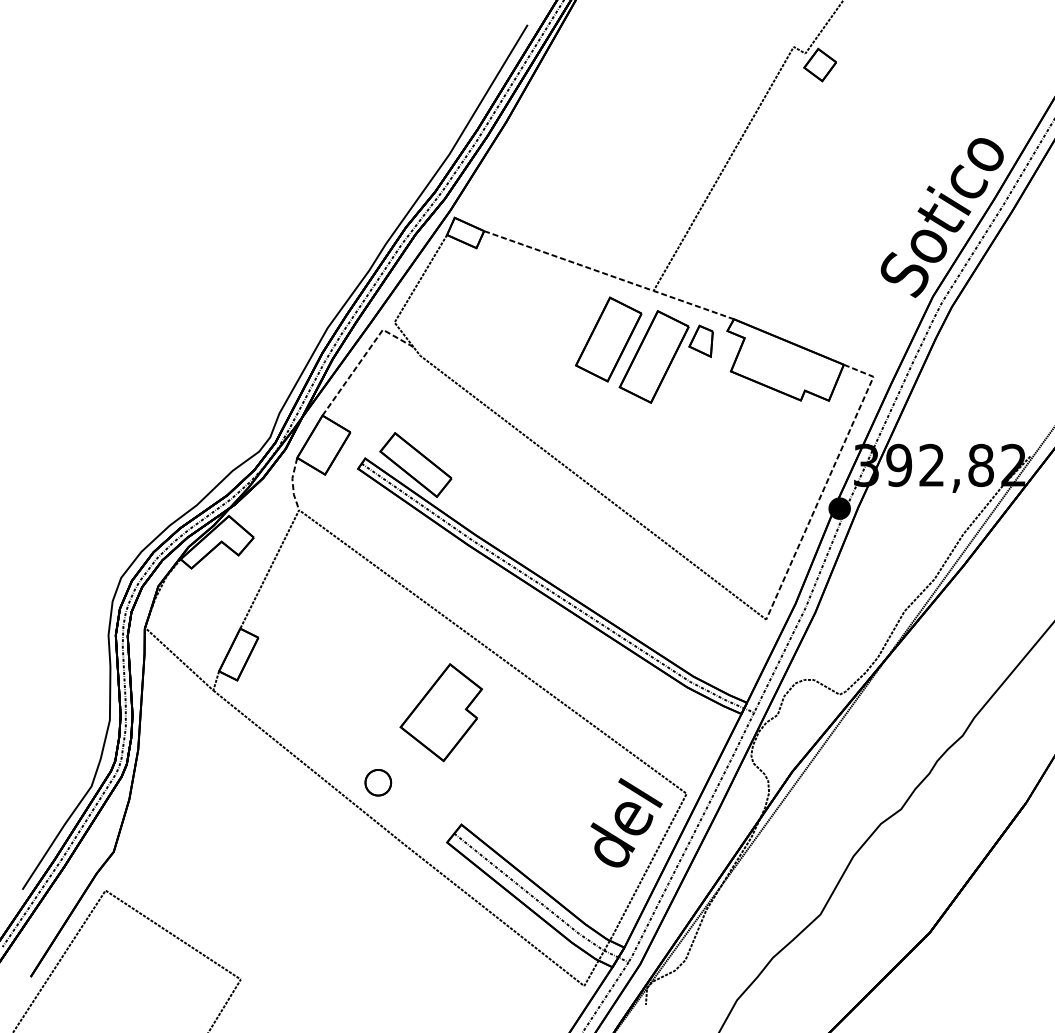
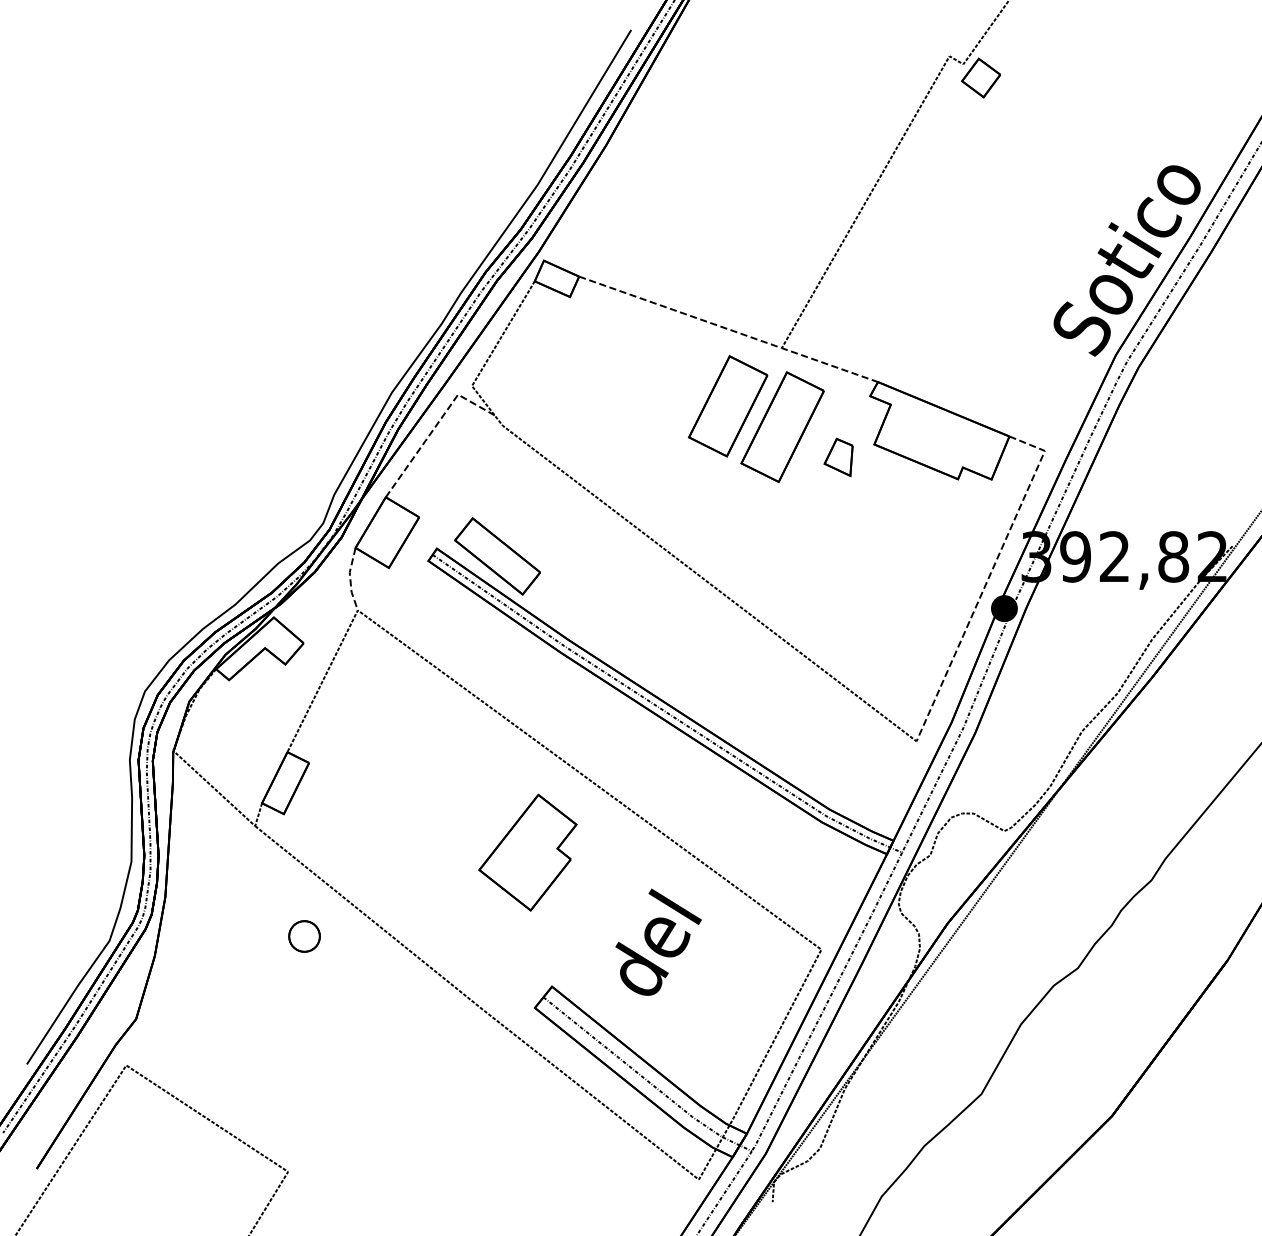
part: (700, 341) -> (838, 457), moved
part: (378, 782) -> (304, 936), moved
text: (626, 822) -> (658, 941), moved

